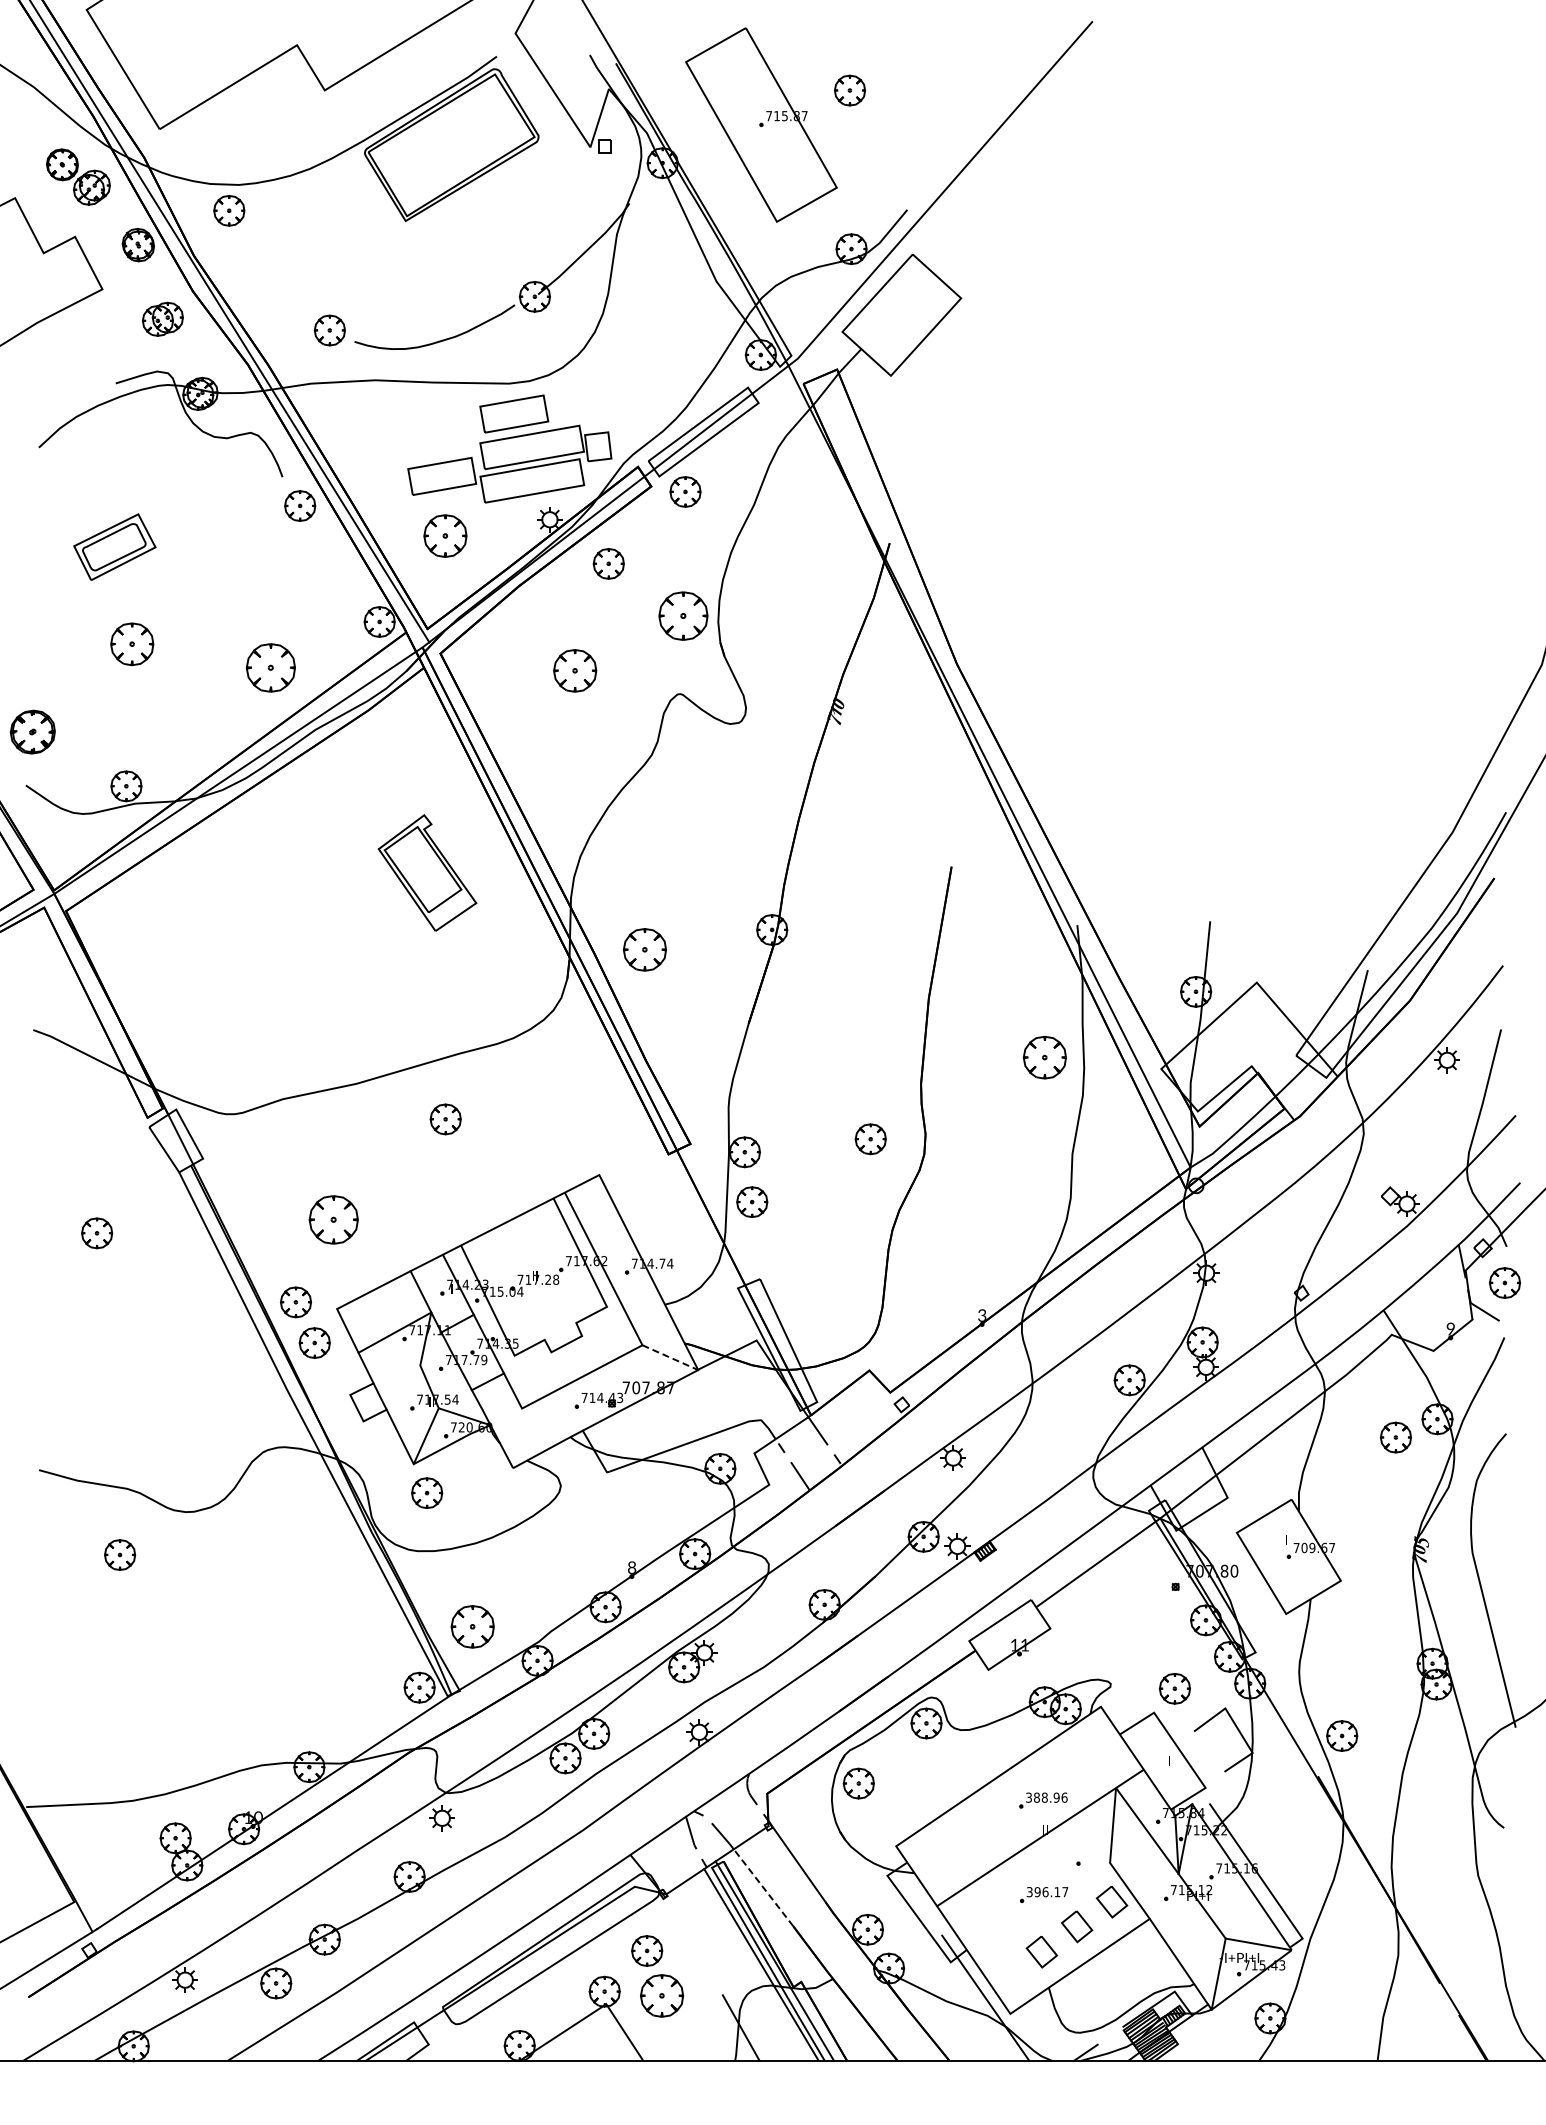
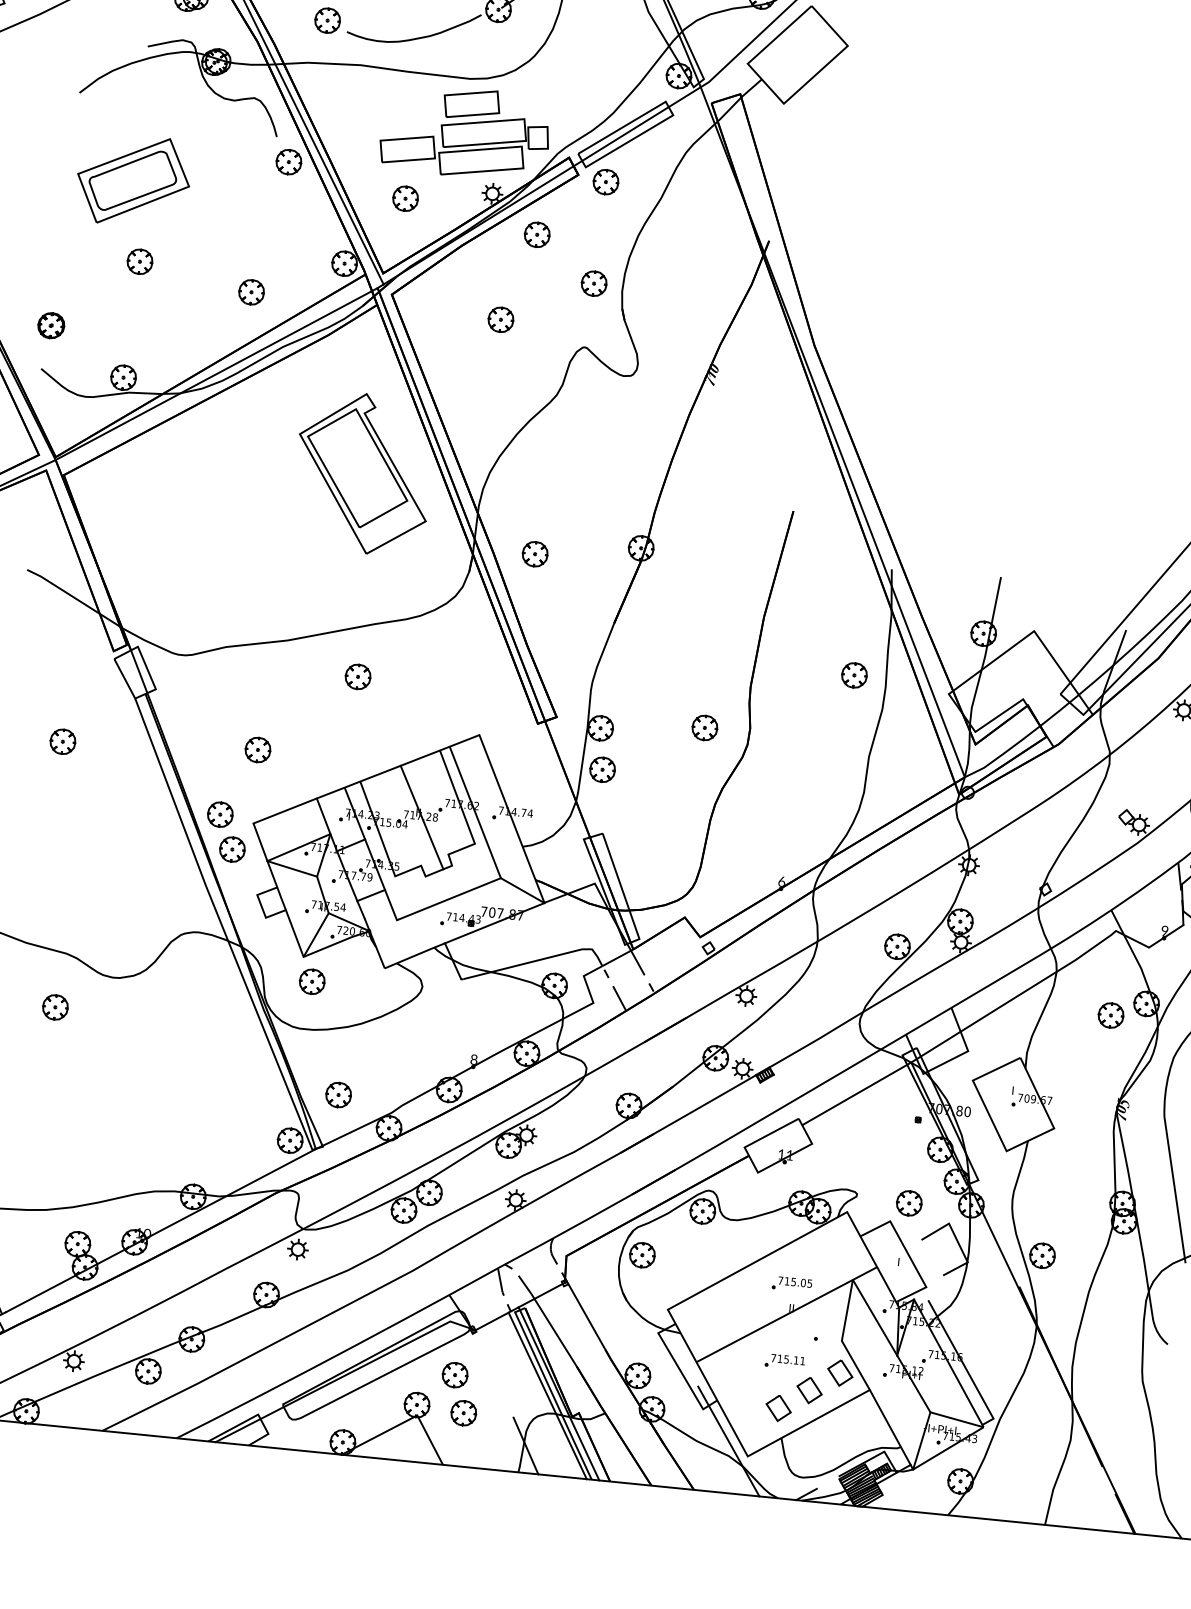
part: (445, 536) -> (405, 199), size x0.71
part: (114, 546) -> (133, 180), size x1.67
part: (683, 615) -> (594, 283), size x0.62
part: (132, 644) -> (140, 261), size x0.71
part: (270, 667) -> (251, 292), size x0.62
part: (575, 670) -> (501, 319), size x0.71
part: (32, 732) -> (50, 325), size x0.71
part: (427, 872) -> (363, 473), size x1.67
part: (644, 949) -> (534, 553), size x0.71
part: (1045, 1057) -> (854, 675), size x0.71
part: (333, 1219) -> (257, 749), size x0.62
line: (539, 1281) -> (421, 817), added
text: (982, 1315) -> (782, 881), 3 -> 6
line: (670, 1357) -> (522, 890), dashed -> solid
line: (389, 1358) -> (292, 868), added
part: (472, 1626) -> (338, 1094), size x0.71
text: (1046, 1797) -> (795, 1282), 388.96 -> 715.05
line: (763, 1887) -> (555, 1332), dashed -> solid
text: (1047, 1892) -> (788, 1359), 396.17 -> 715.11
part: (662, 1995) -> (464, 1412), size x0.71

